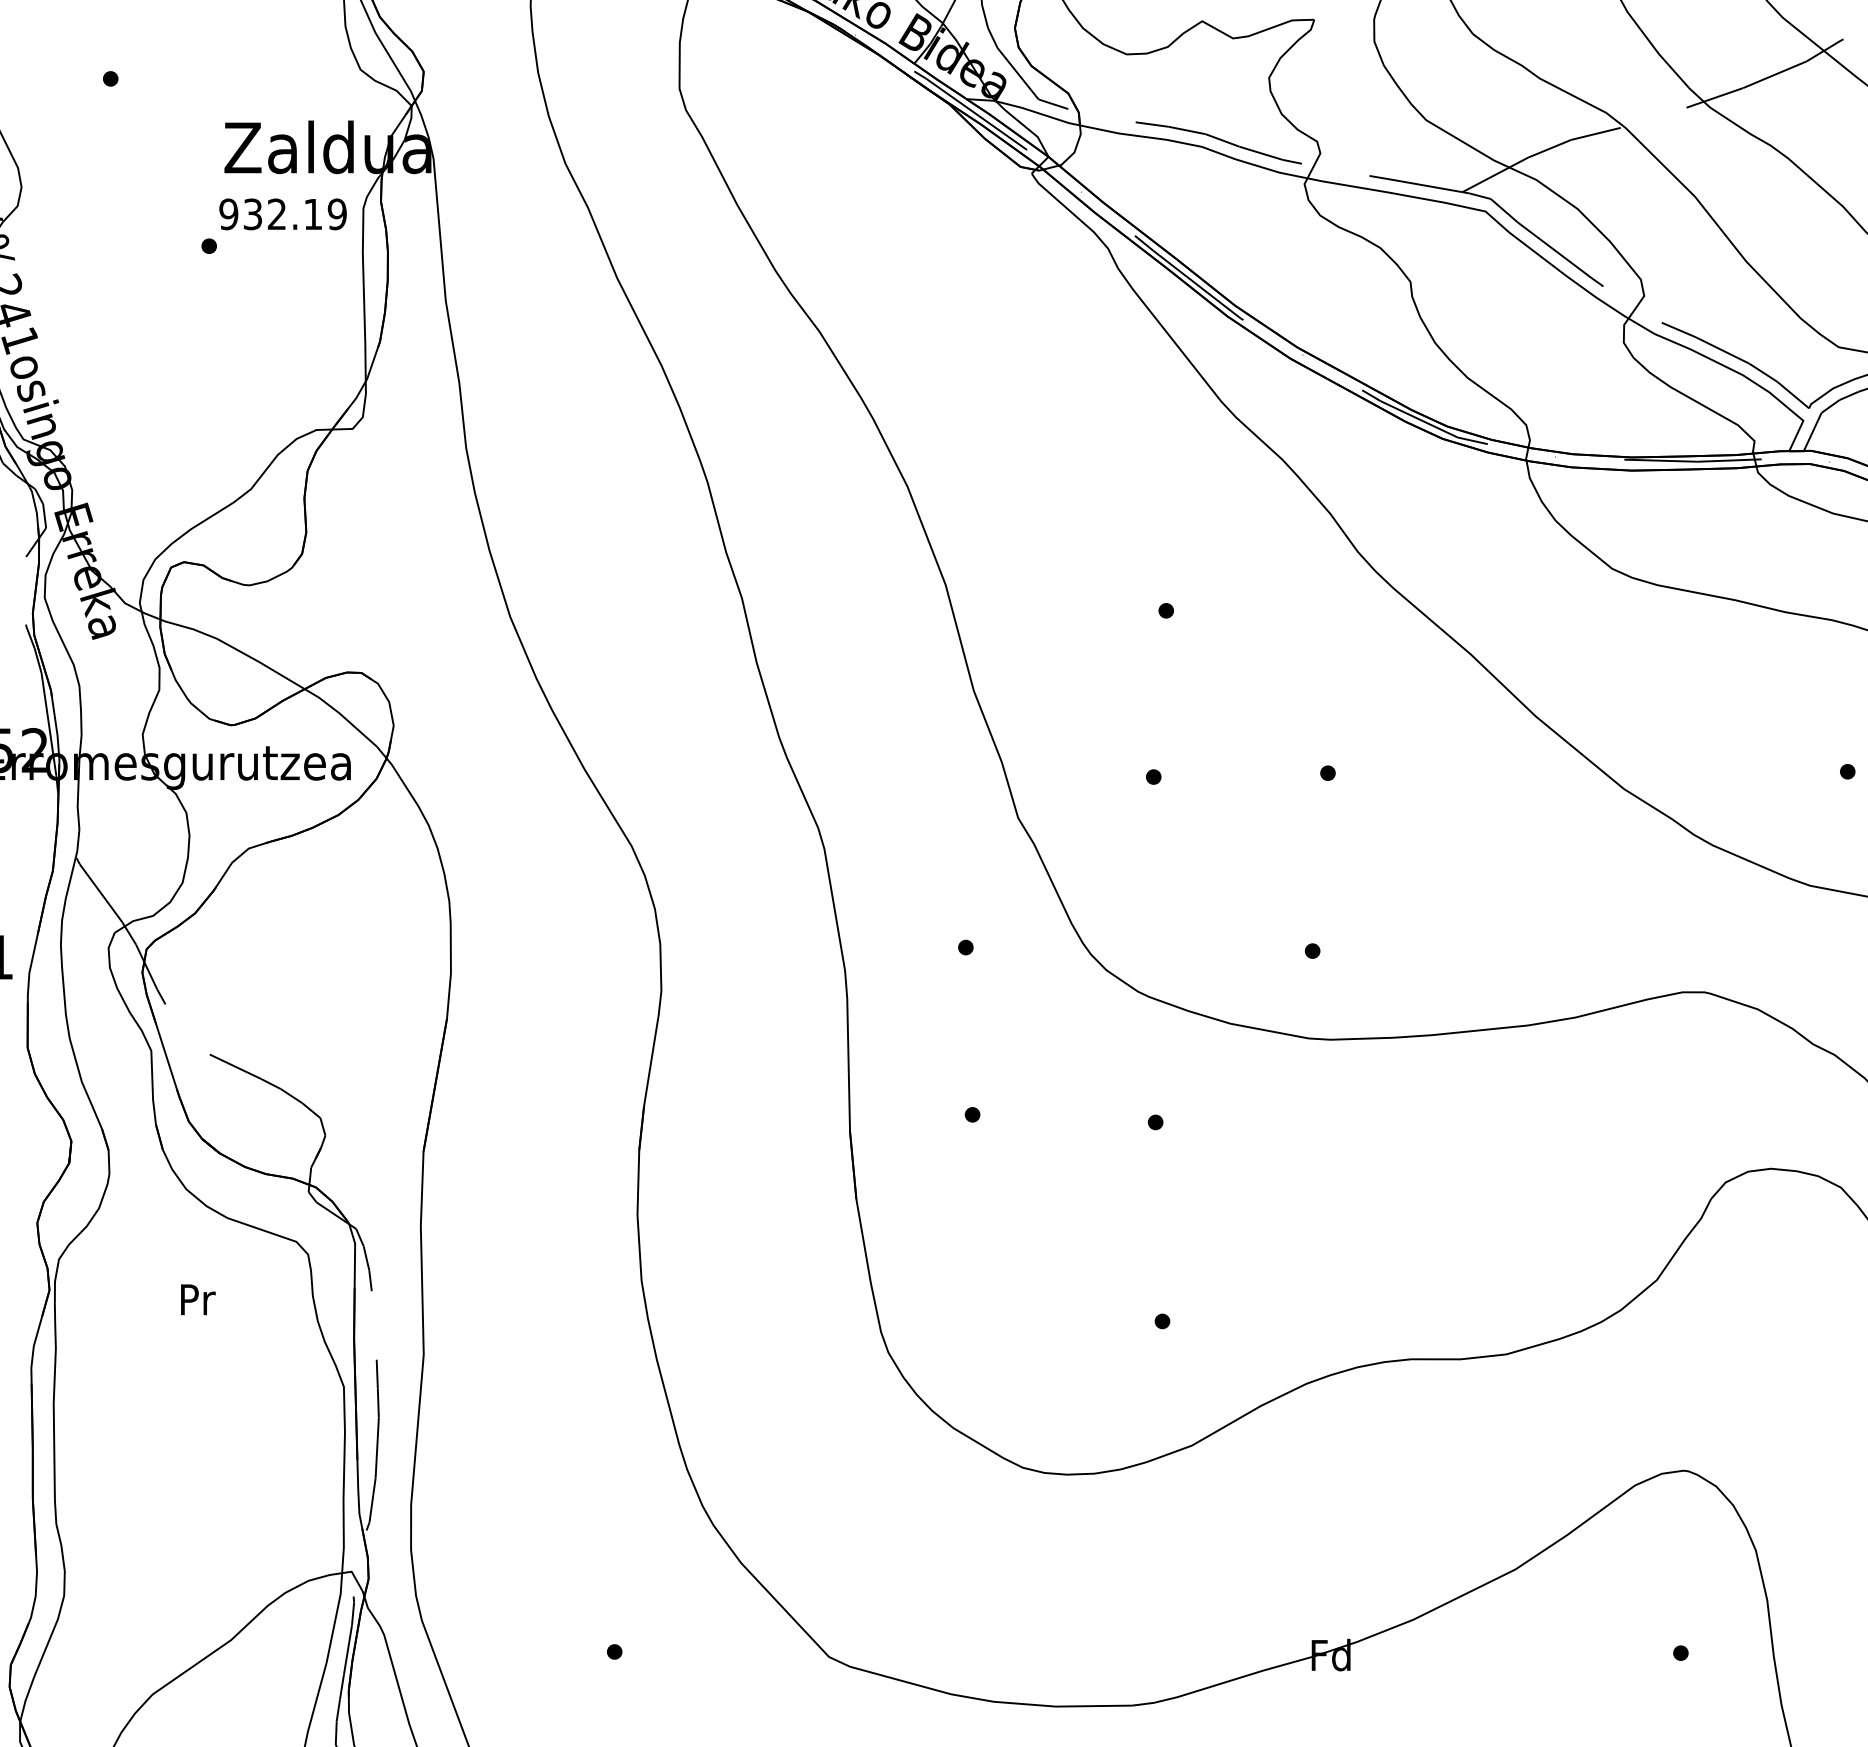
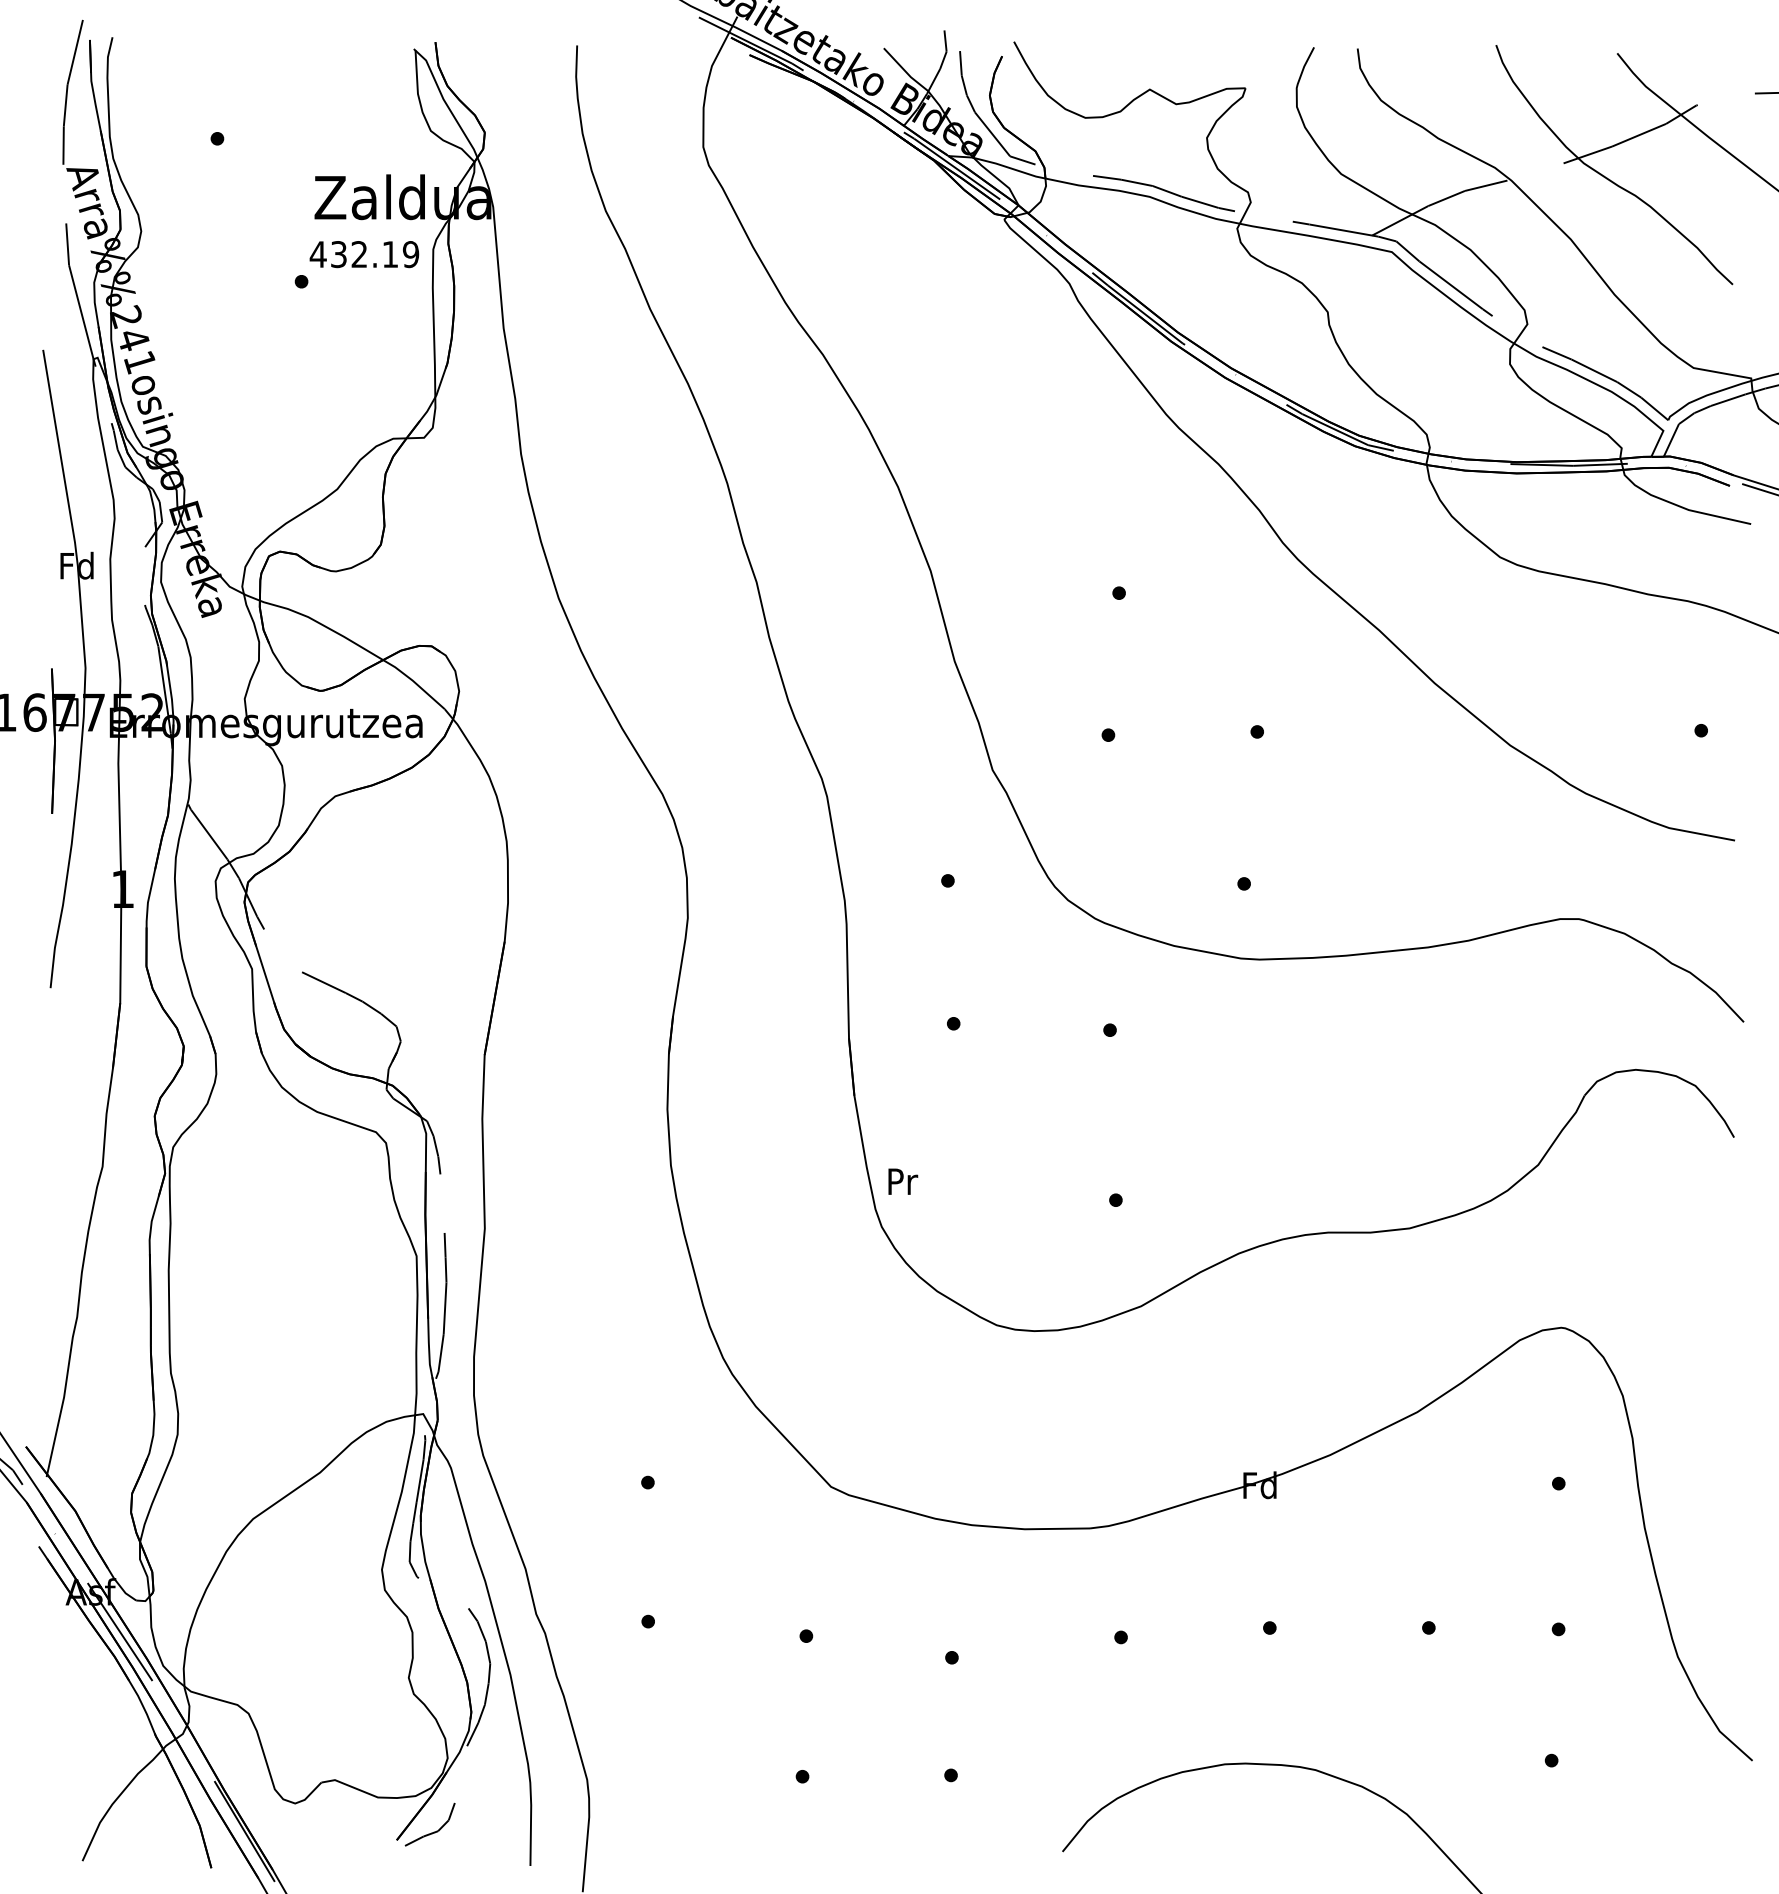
text: (227, 214) -> (317, 254), 932.19 -> 432.19
text: (198, 1299) -> (903, 1181), moved

